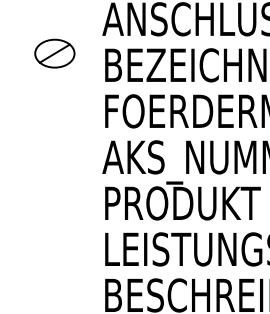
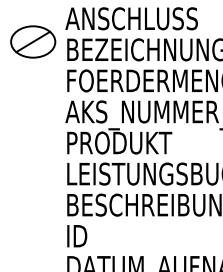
part: (55, 52) -> (33, 41), size x1.67

